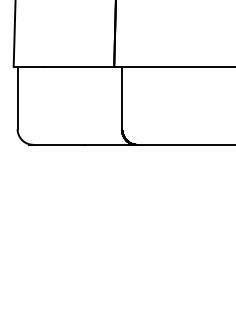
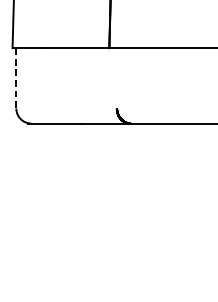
line: (122, 97) -> (117, 78), removed
line: (17, 98) -> (16, 78), solid -> dashed

